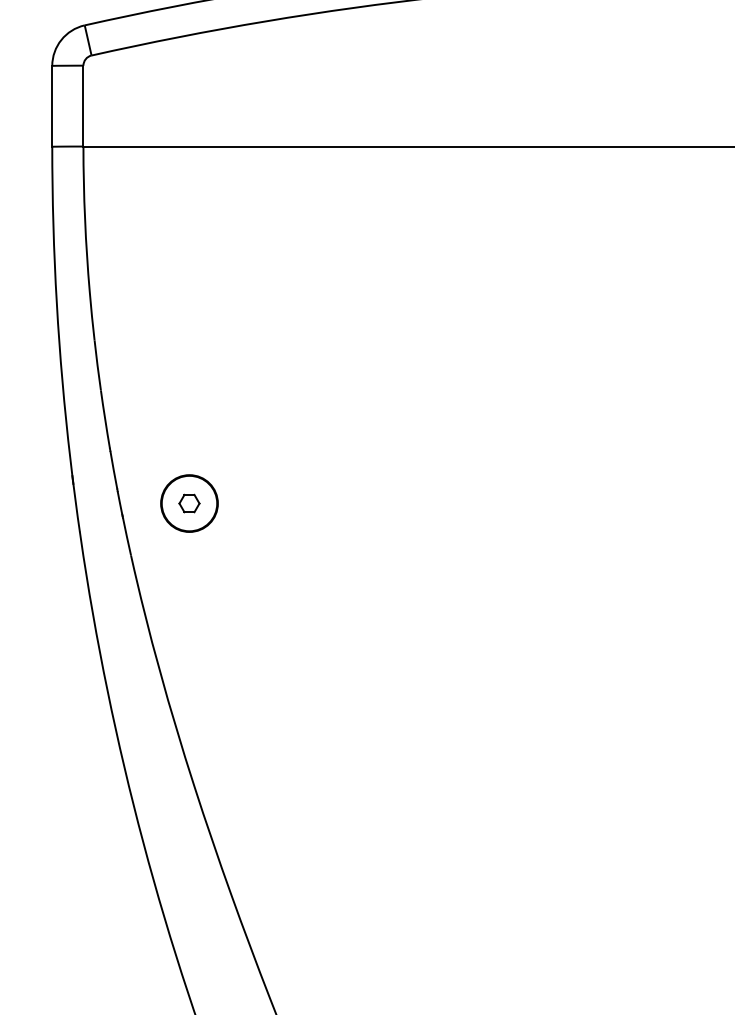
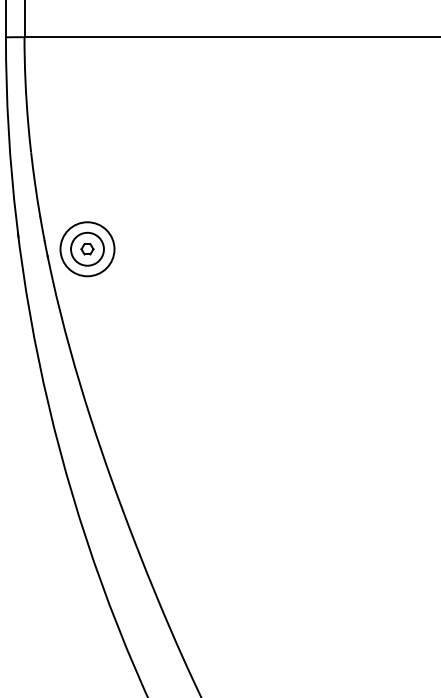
circle: (189, 503) -> (87, 249), size x1.6

